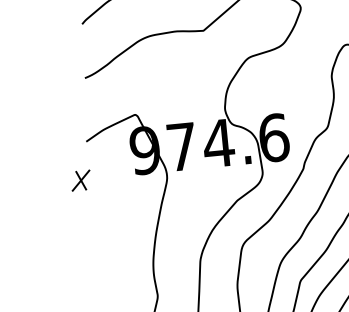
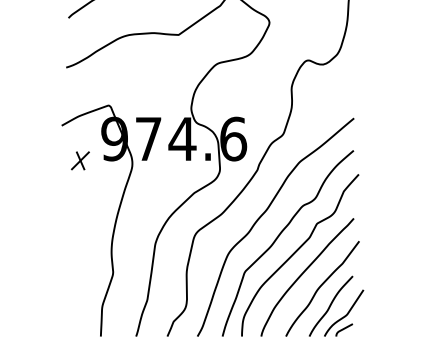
part: (81, 180) -> (80, 160), moved

